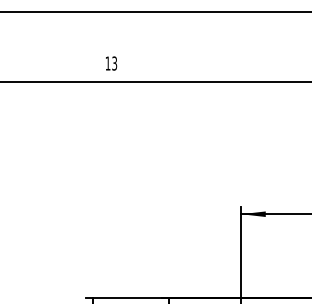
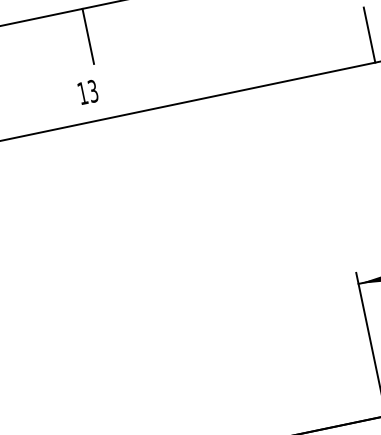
line: (108, 29) -> (88, 36), added
text: (111, 63) -> (88, 92), moved
line: (279, 64) -> (369, 35), added

